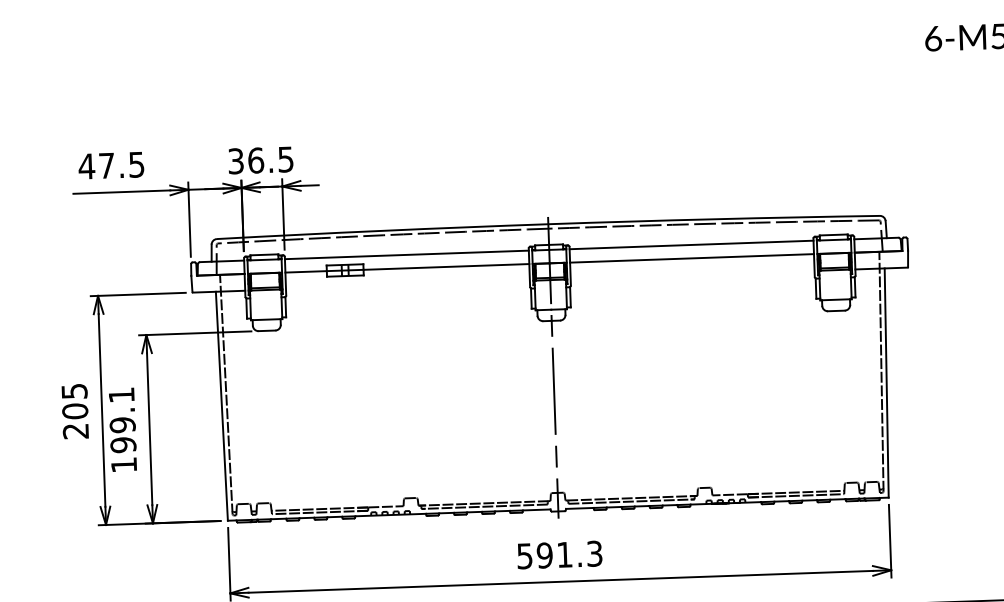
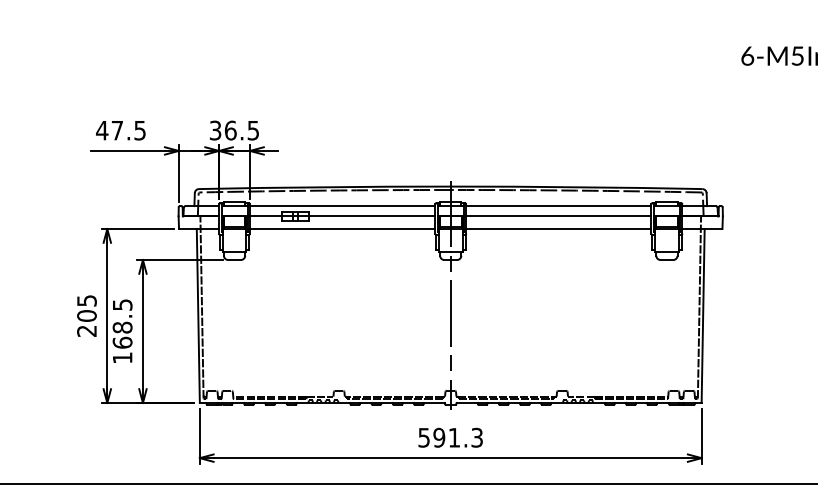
line: (692, 275) -> (558, 229), added
line: (407, 285) -> (342, 229), added
text: (122, 419) -> (122, 323), 199.1 -> 168.5

